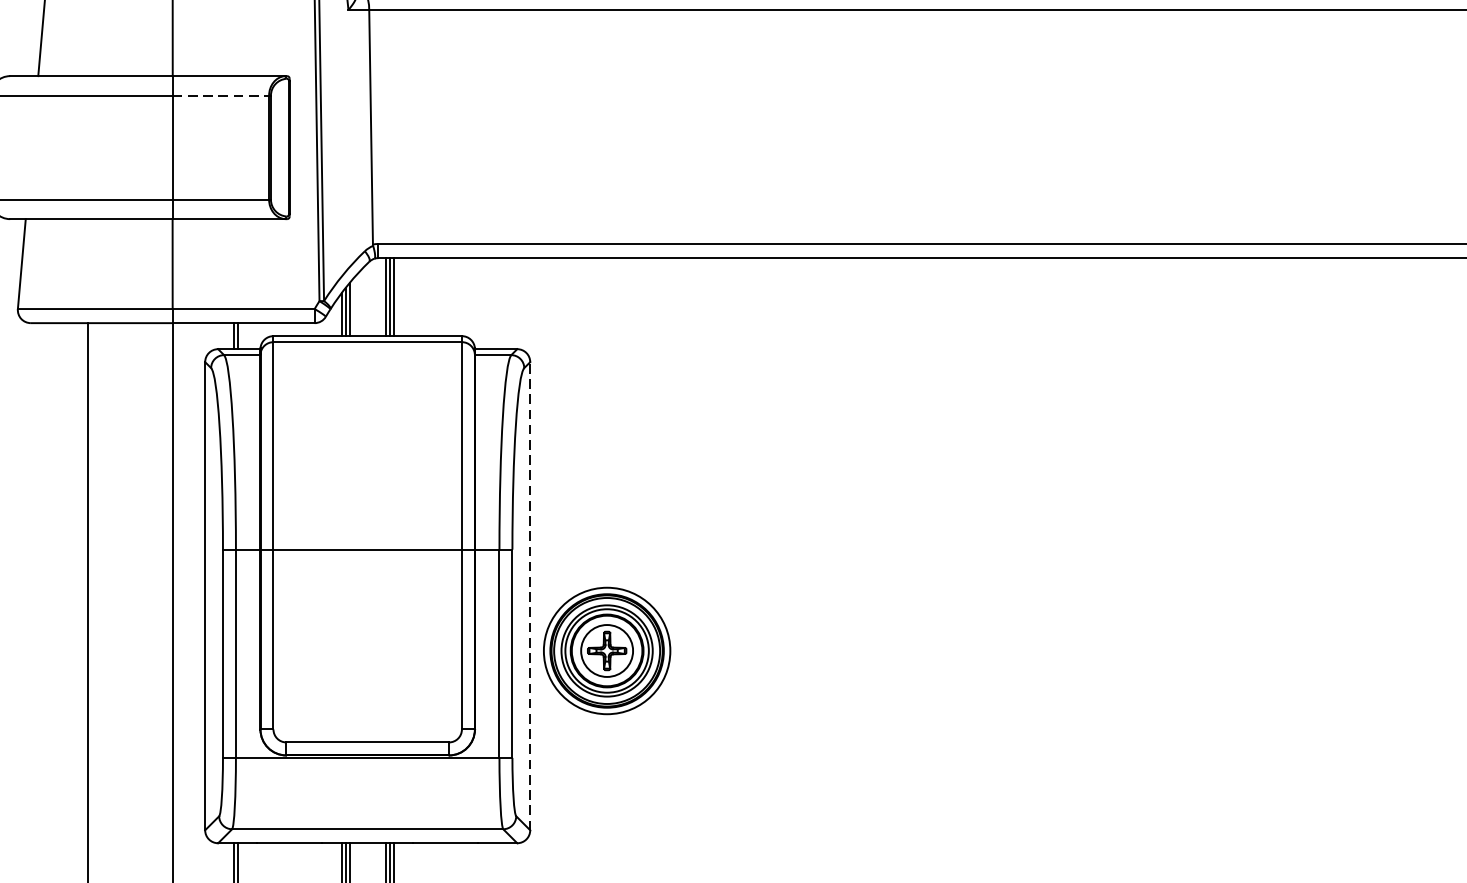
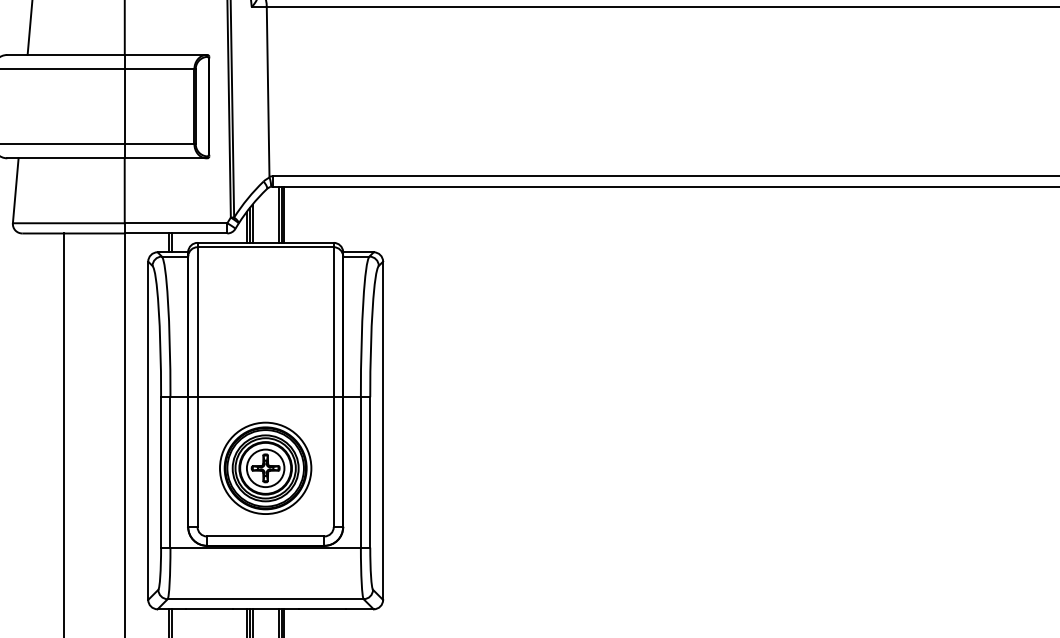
line: (220, 96) -> (159, 69), dashed -> solid
line: (530, 595) -> (383, 430), dashed -> solid
part: (606, 649) -> (265, 467), moved

